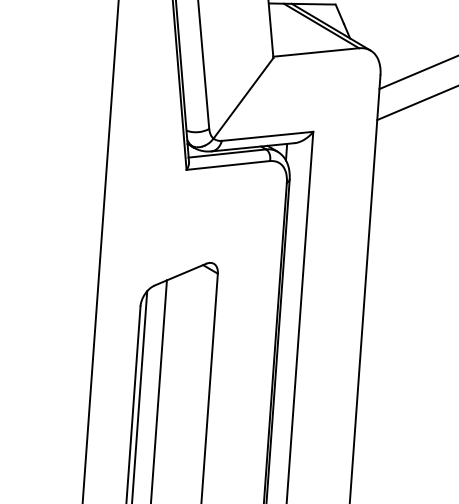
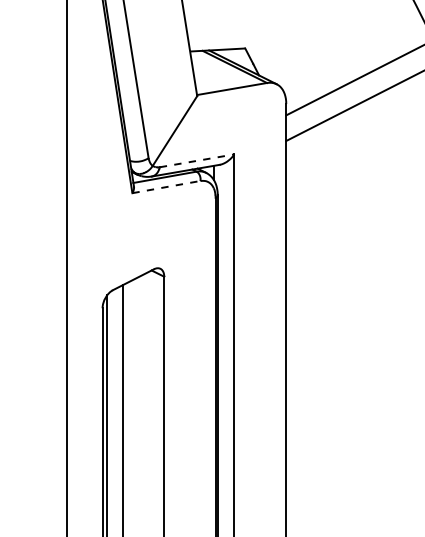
line: (268, 135) -> (197, 160), solid -> dashed
line: (228, 165) -> (166, 187), solid -> dashed

